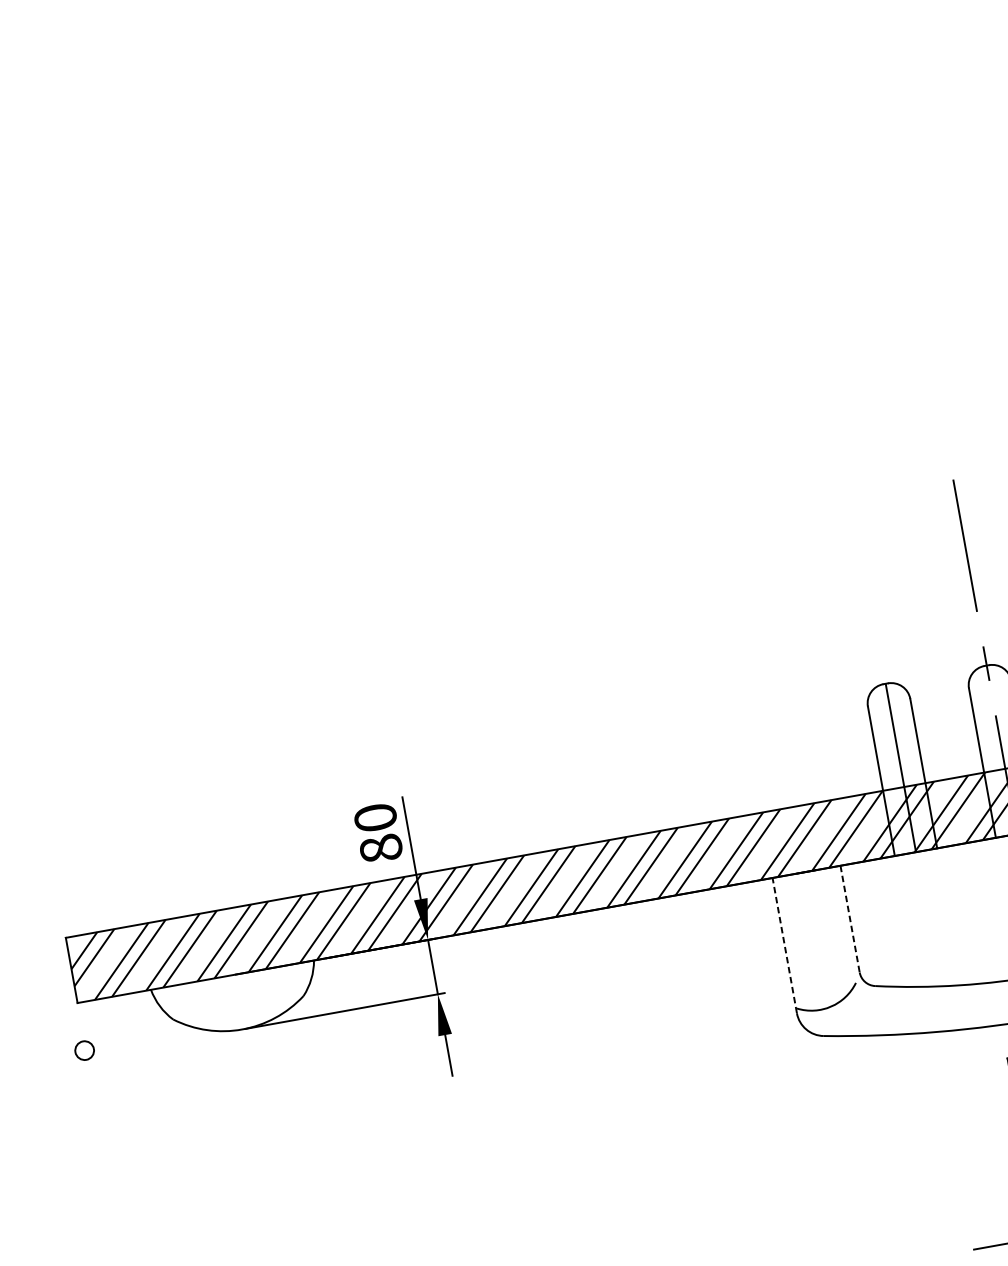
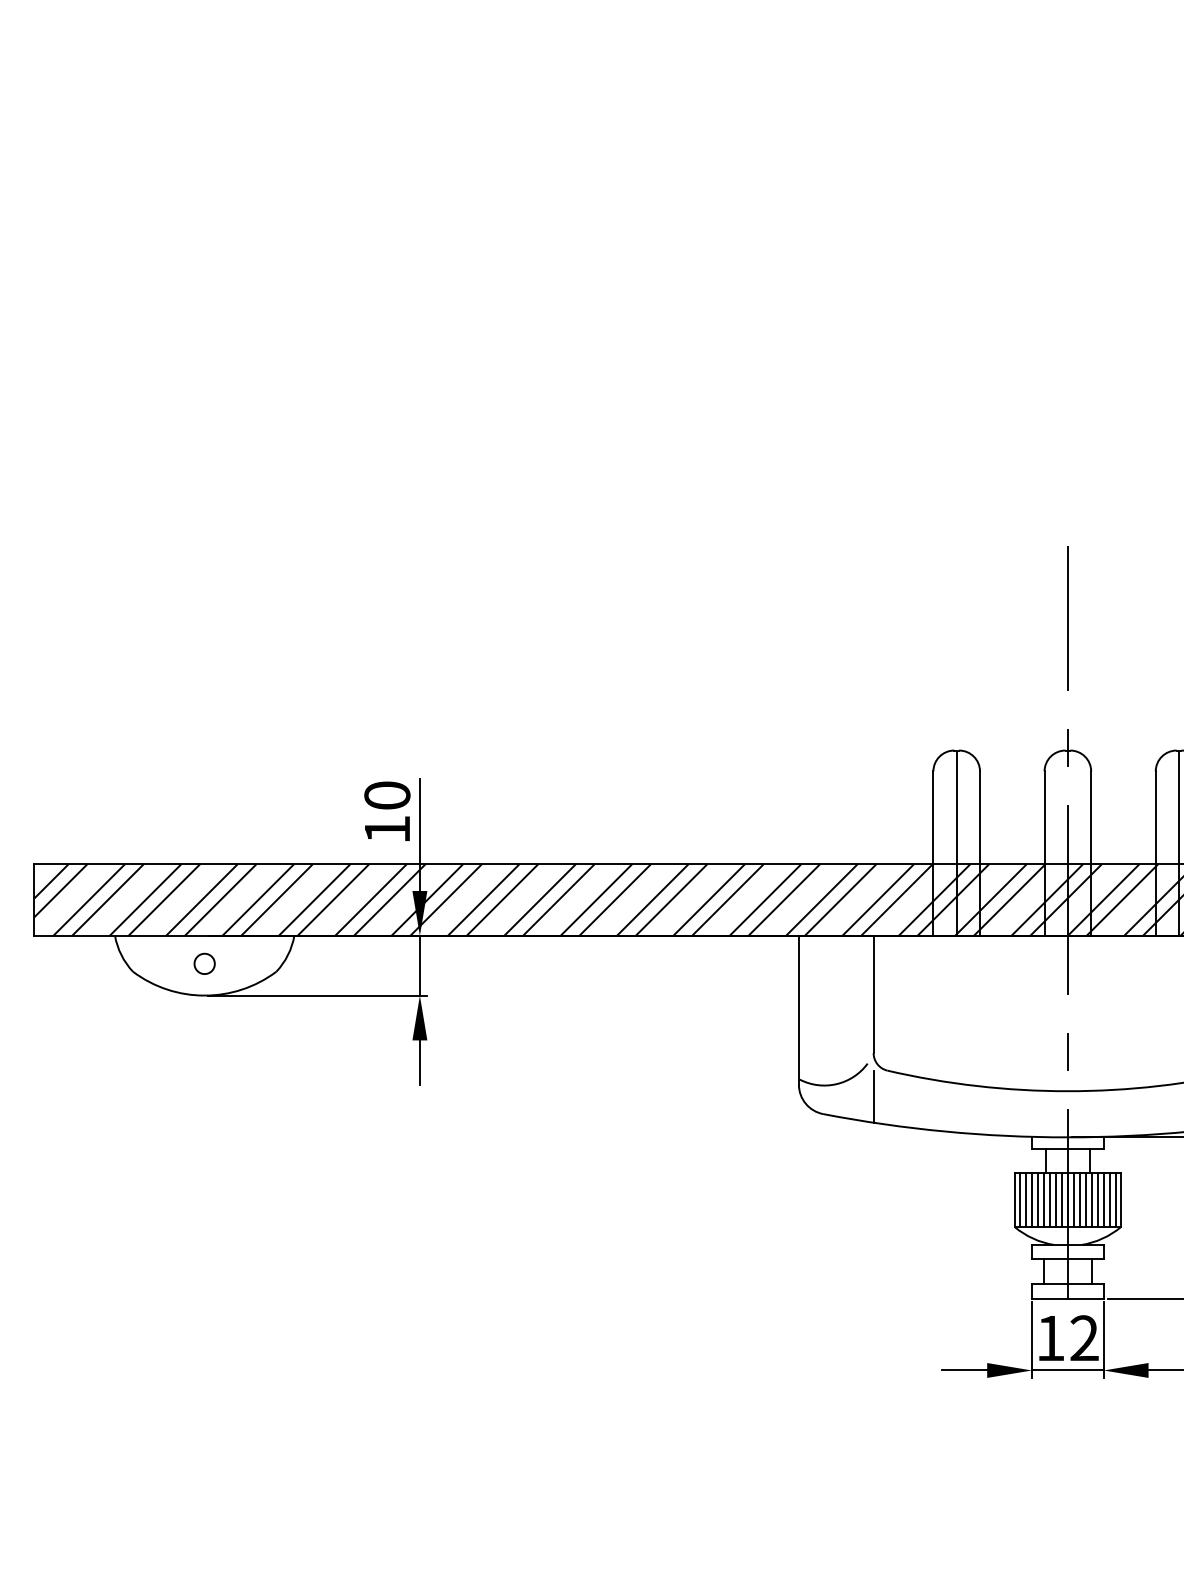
text: (381, 848) -> (387, 829), 80 -> 10
line: (849, 919) -> (873, 994), dashed -> solid
line: (784, 945) -> (798, 1009), dashed -> solid
line: (866, 1011) -> (873, 1096), added
circle: (84, 1050) -> (204, 963), moved

